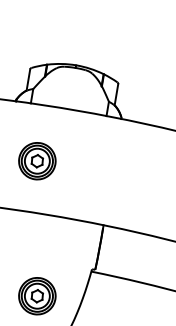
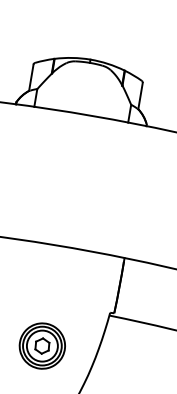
part: (37, 161) -> (42, 178), removed

